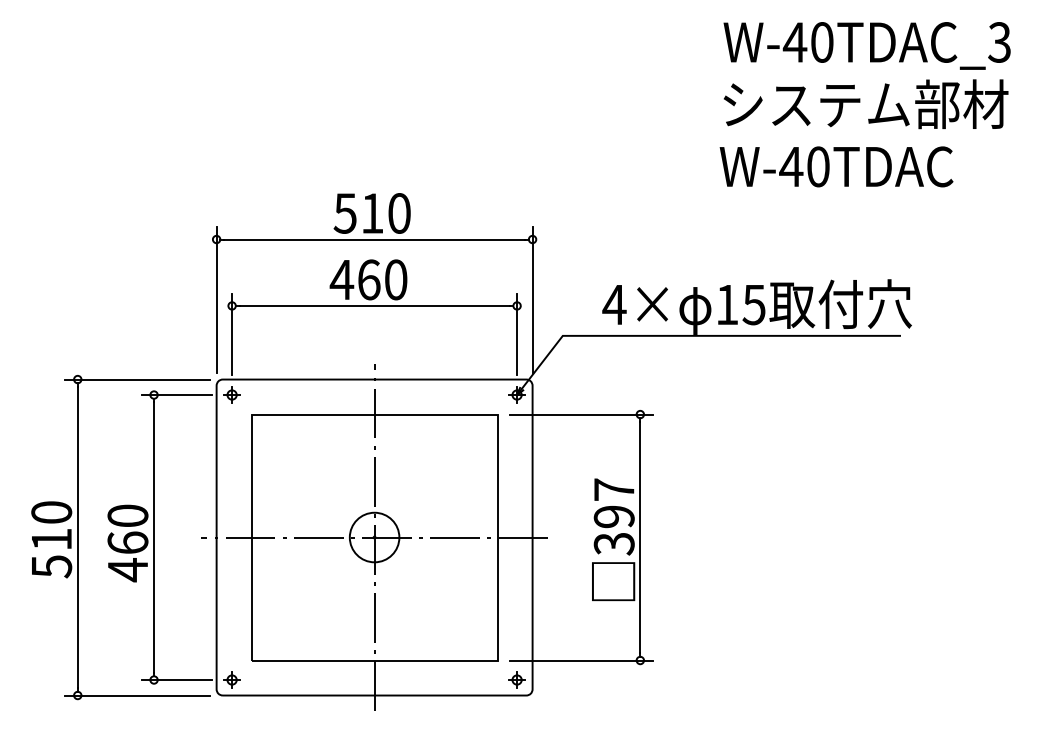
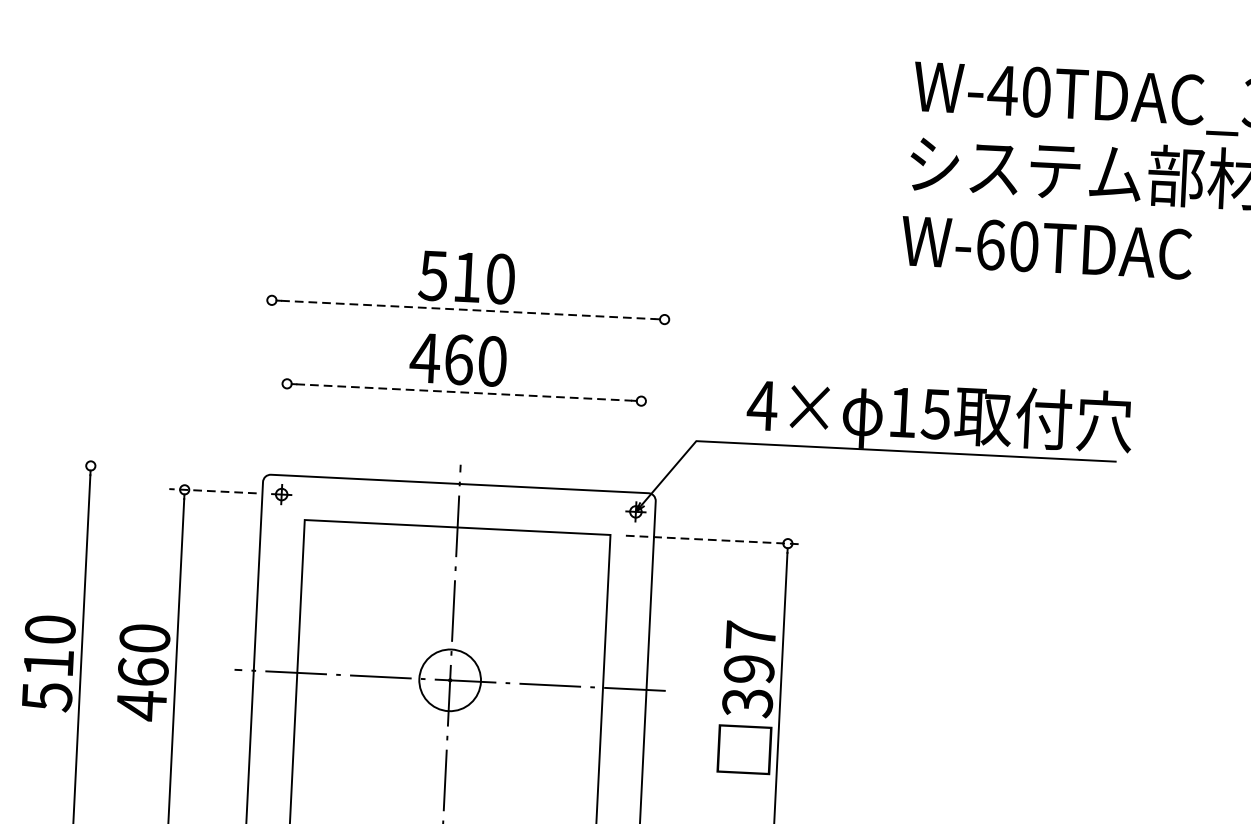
text: (791, 166) -> (990, 244), W-40TDAC -> W-60TDAC
line: (374, 239) -> (468, 309), solid -> dashed
line: (216, 300) -> (268, 376), removed
line: (532, 300) -> (660, 395), removed
line: (375, 305) -> (465, 392), solid -> dashed
line: (232, 333) -> (285, 418), removed
line: (517, 333) -> (640, 435), removed
line: (137, 379) -> (165, 469), removed
line: (176, 395) -> (212, 491), solid -> dashed
line: (581, 414) -> (714, 540), solid -> dashed

